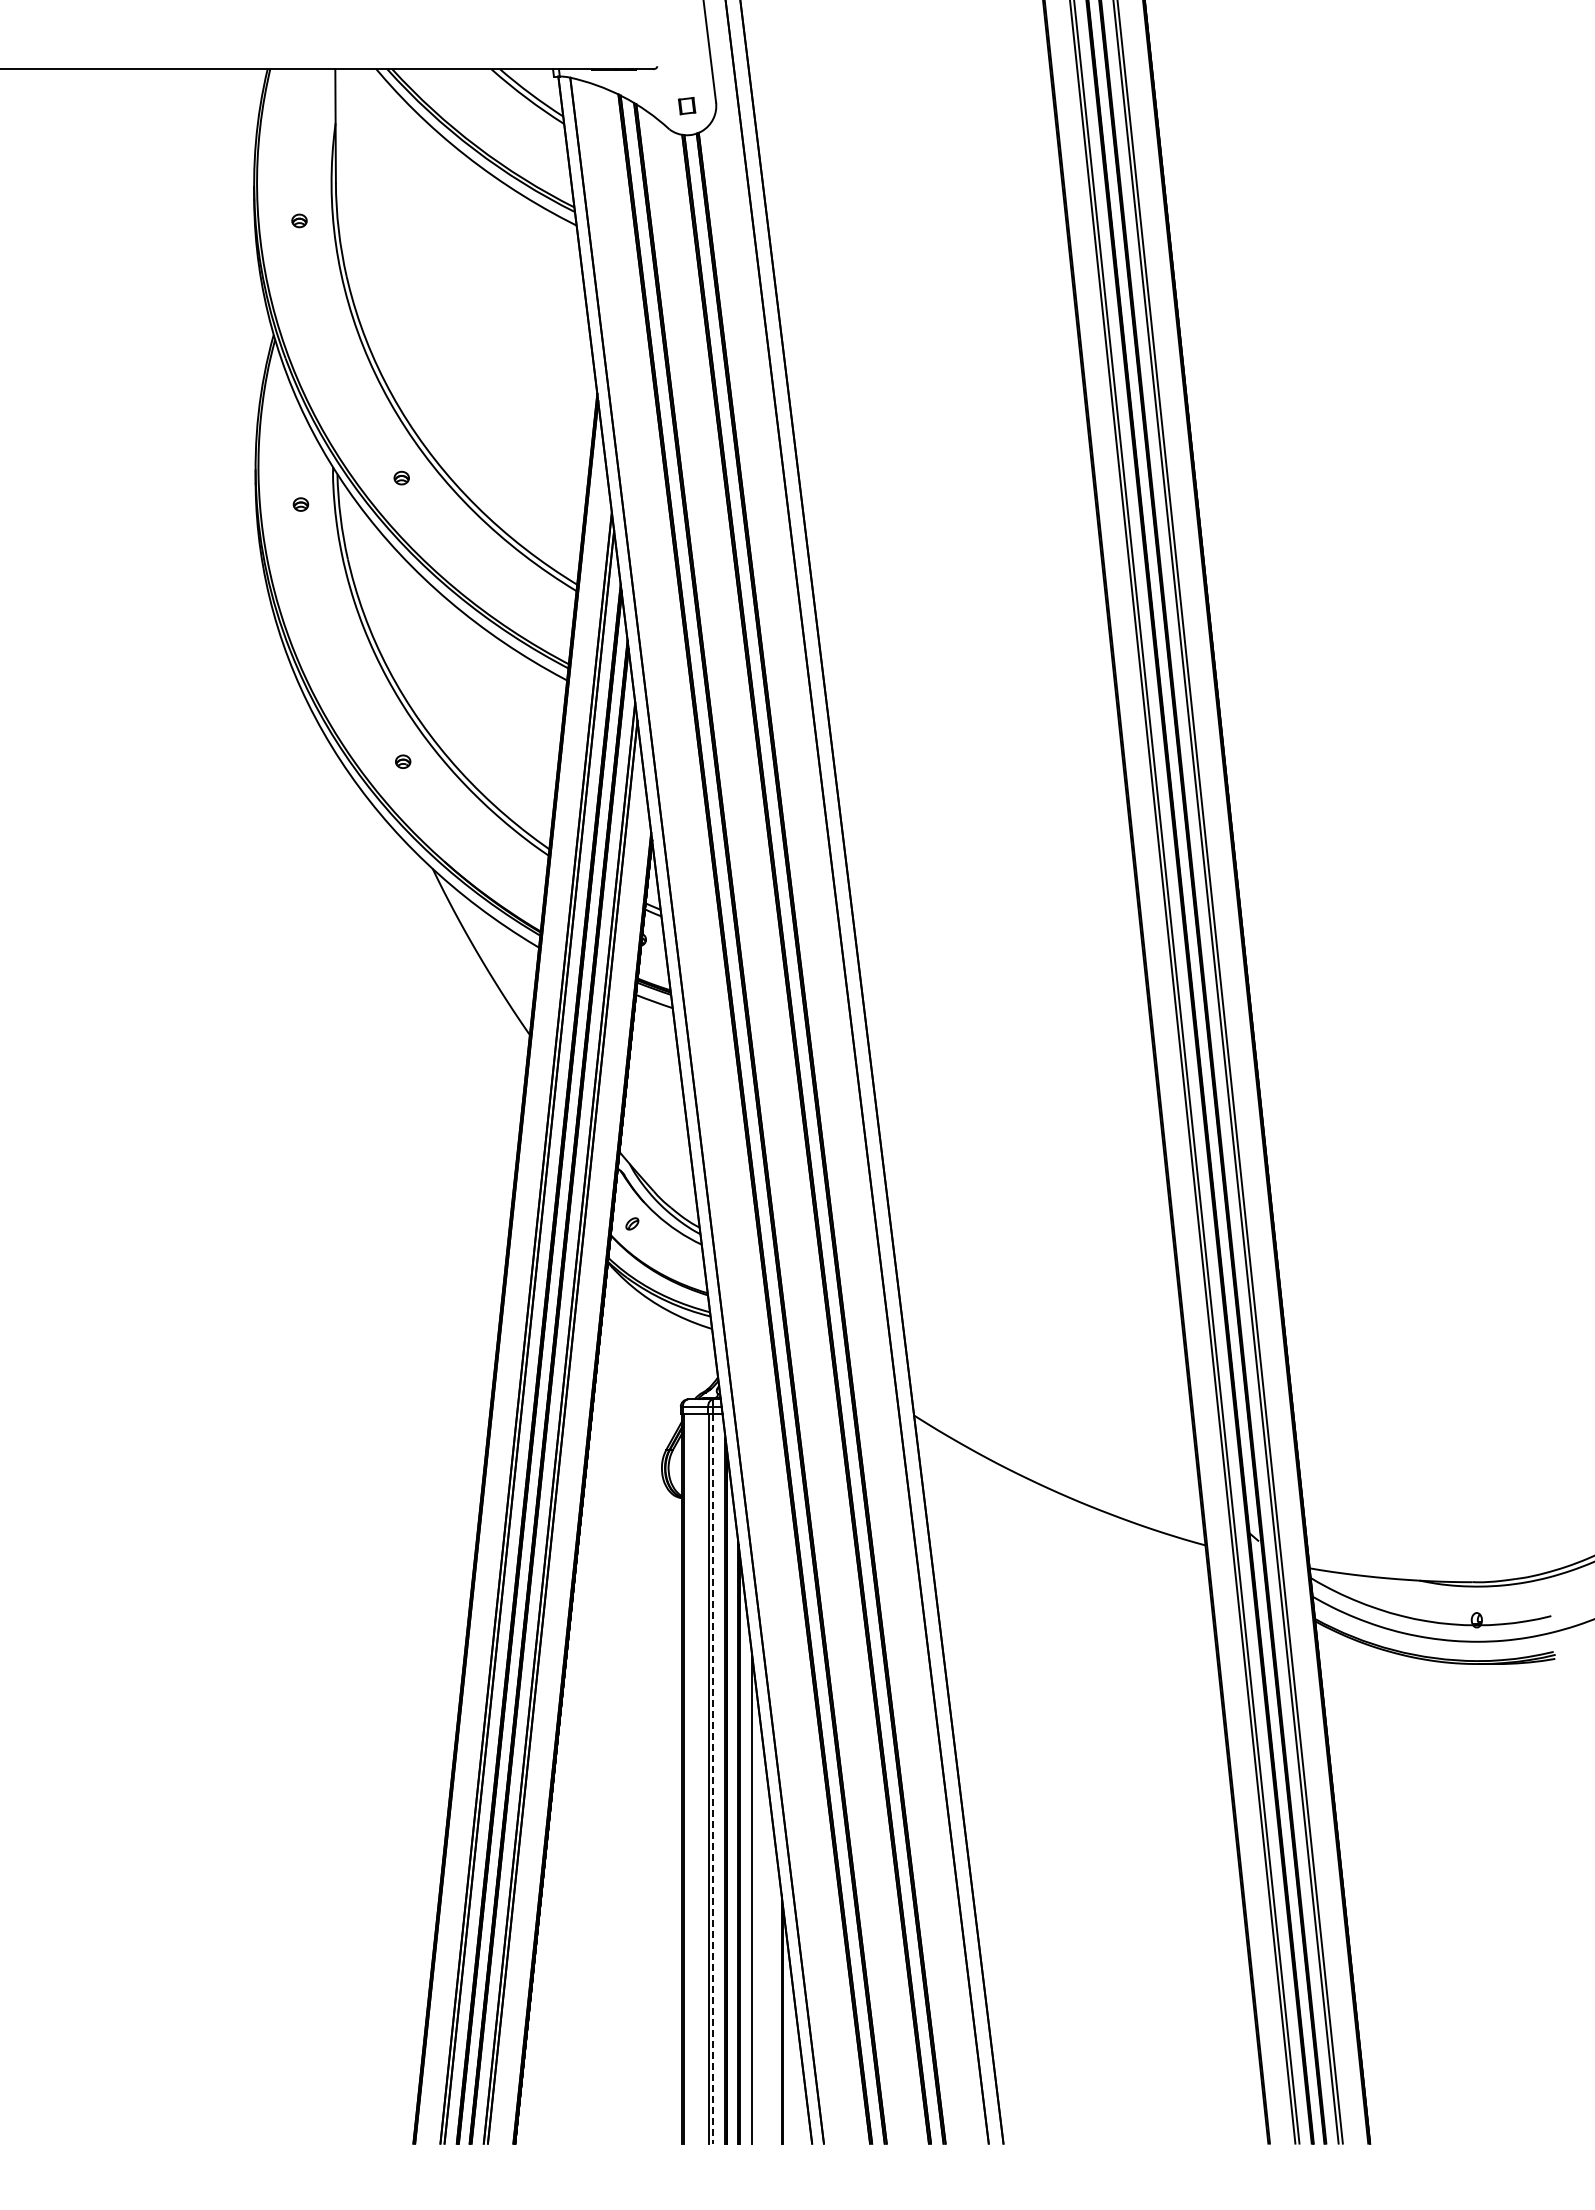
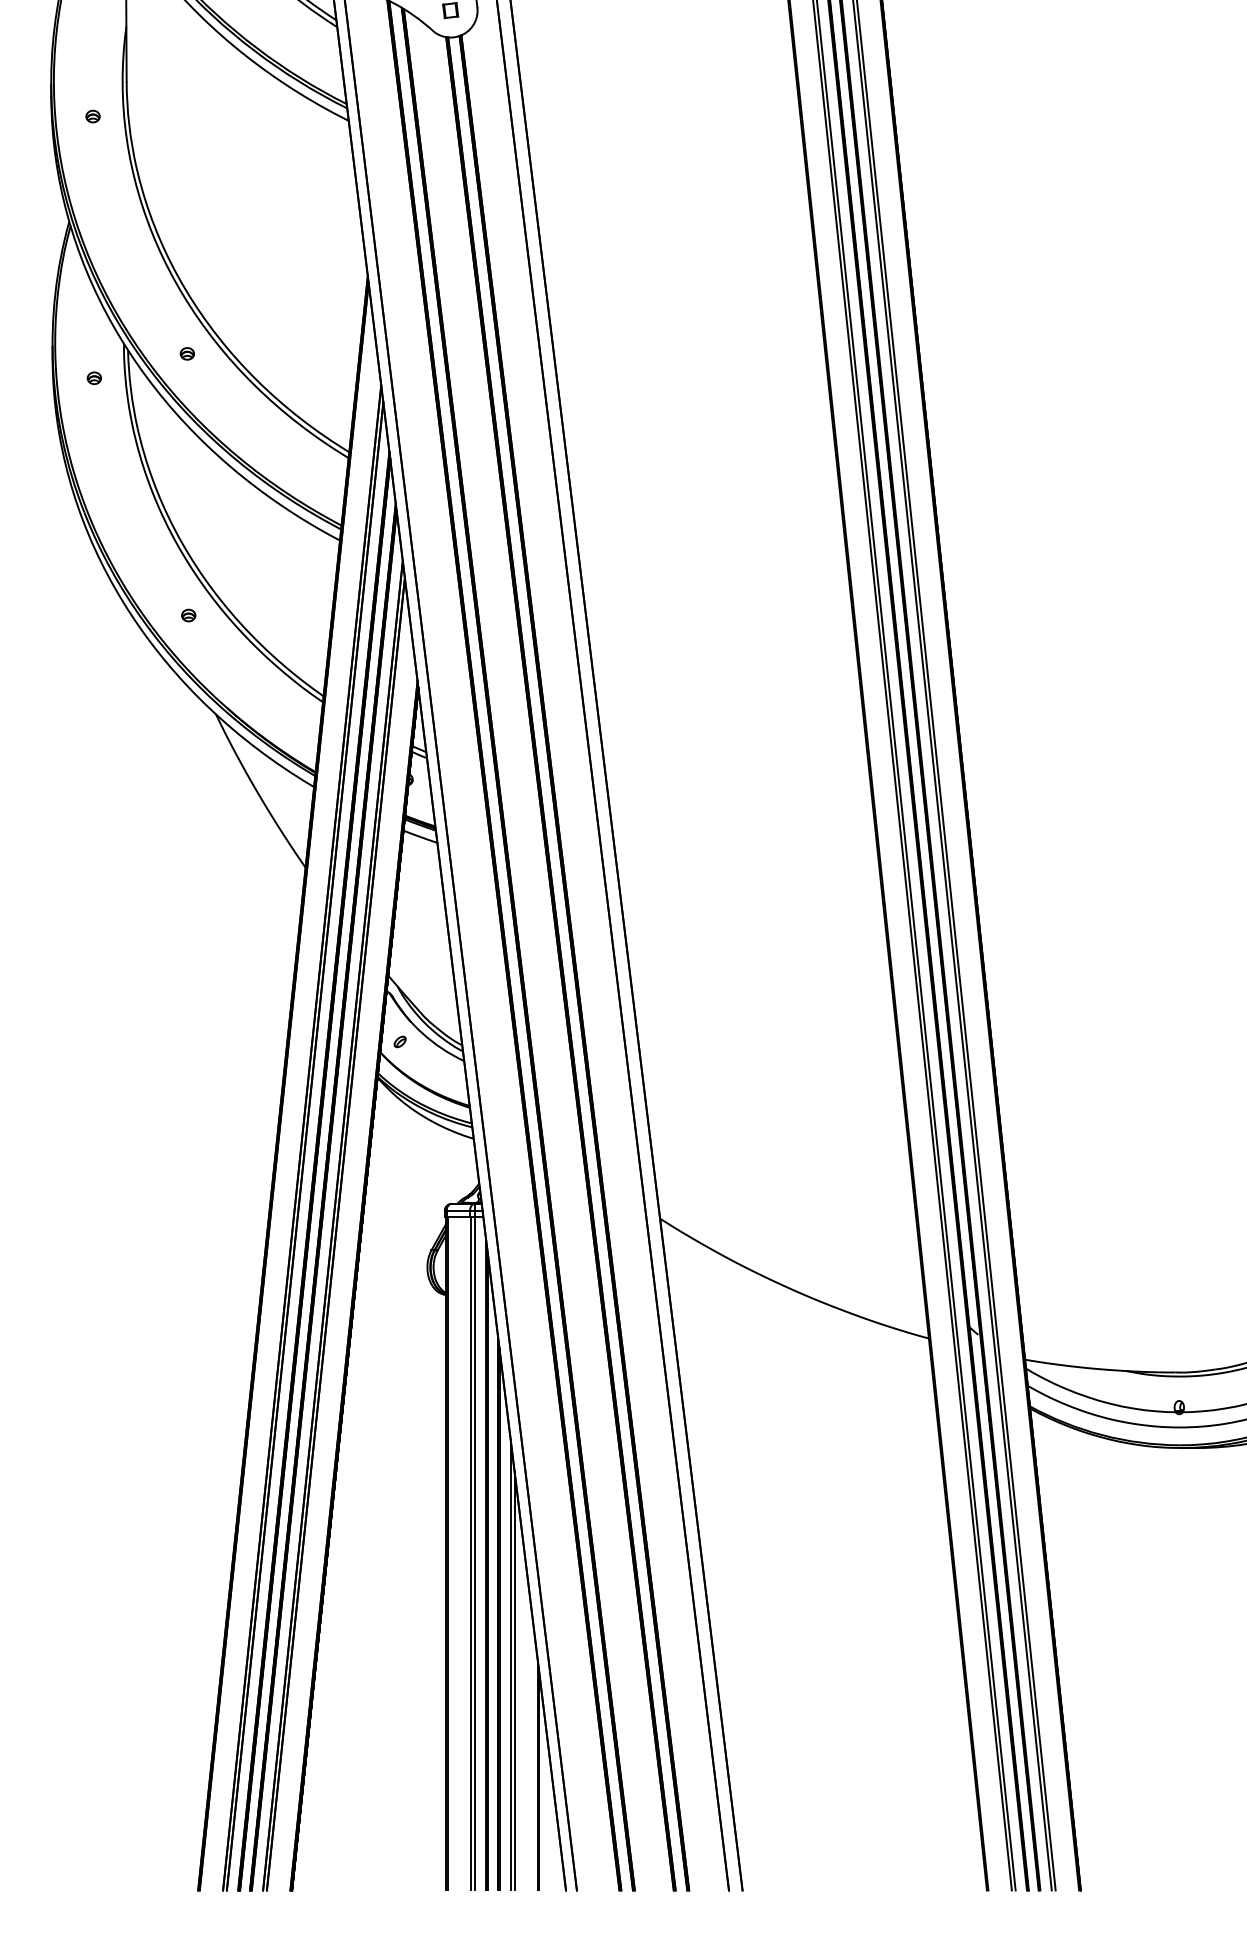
line: (713, 1778) -> (475, 1553), dashed -> solid
line: (756, 1916) -> (514, 1680), added

